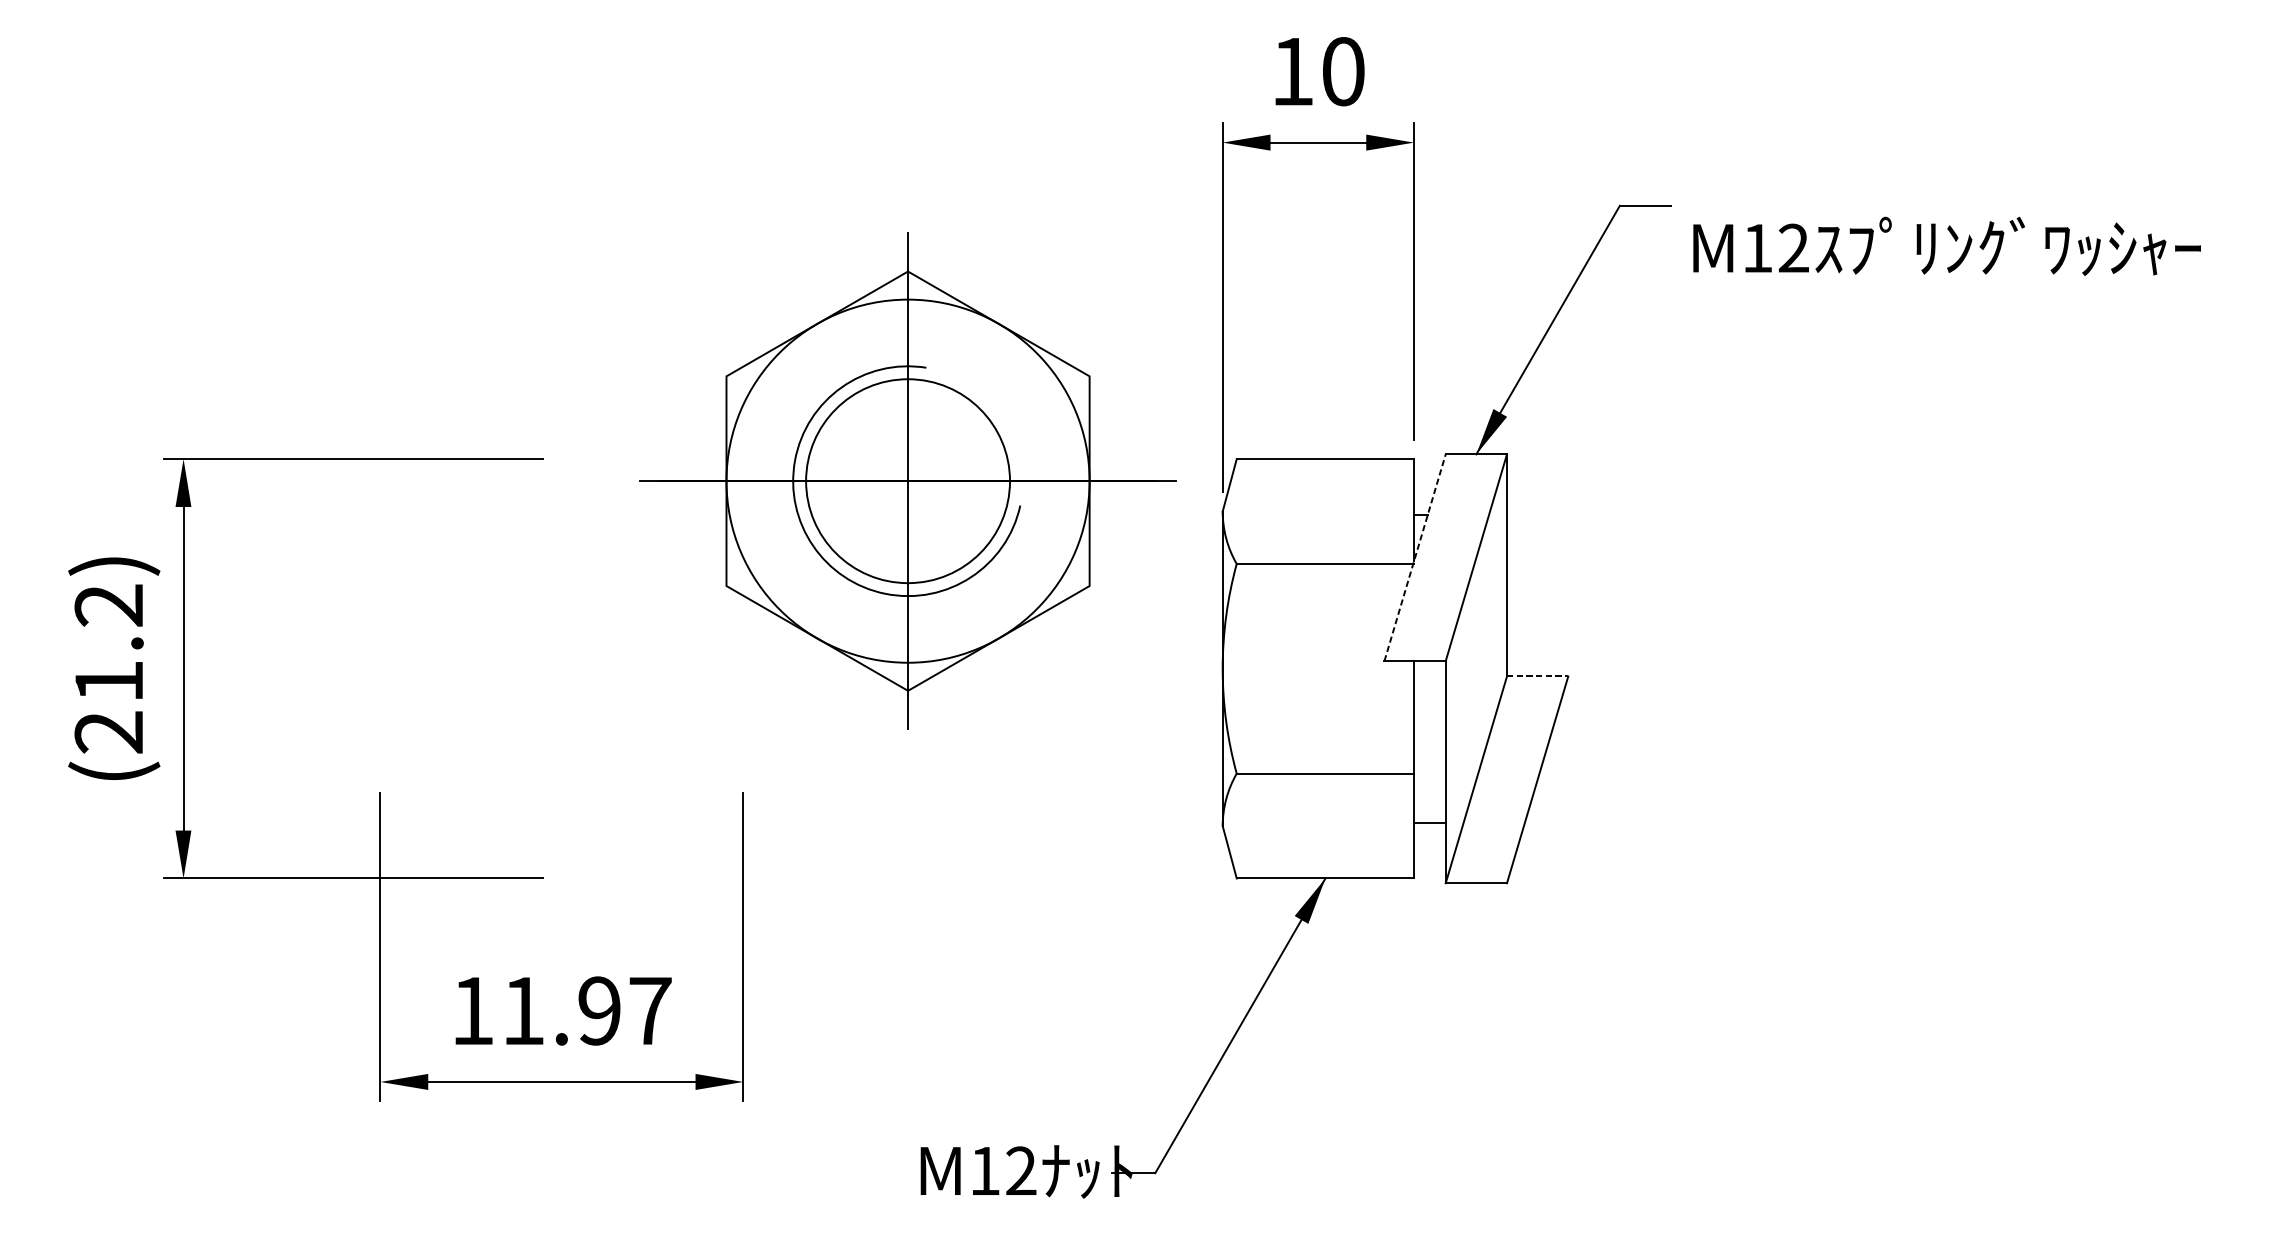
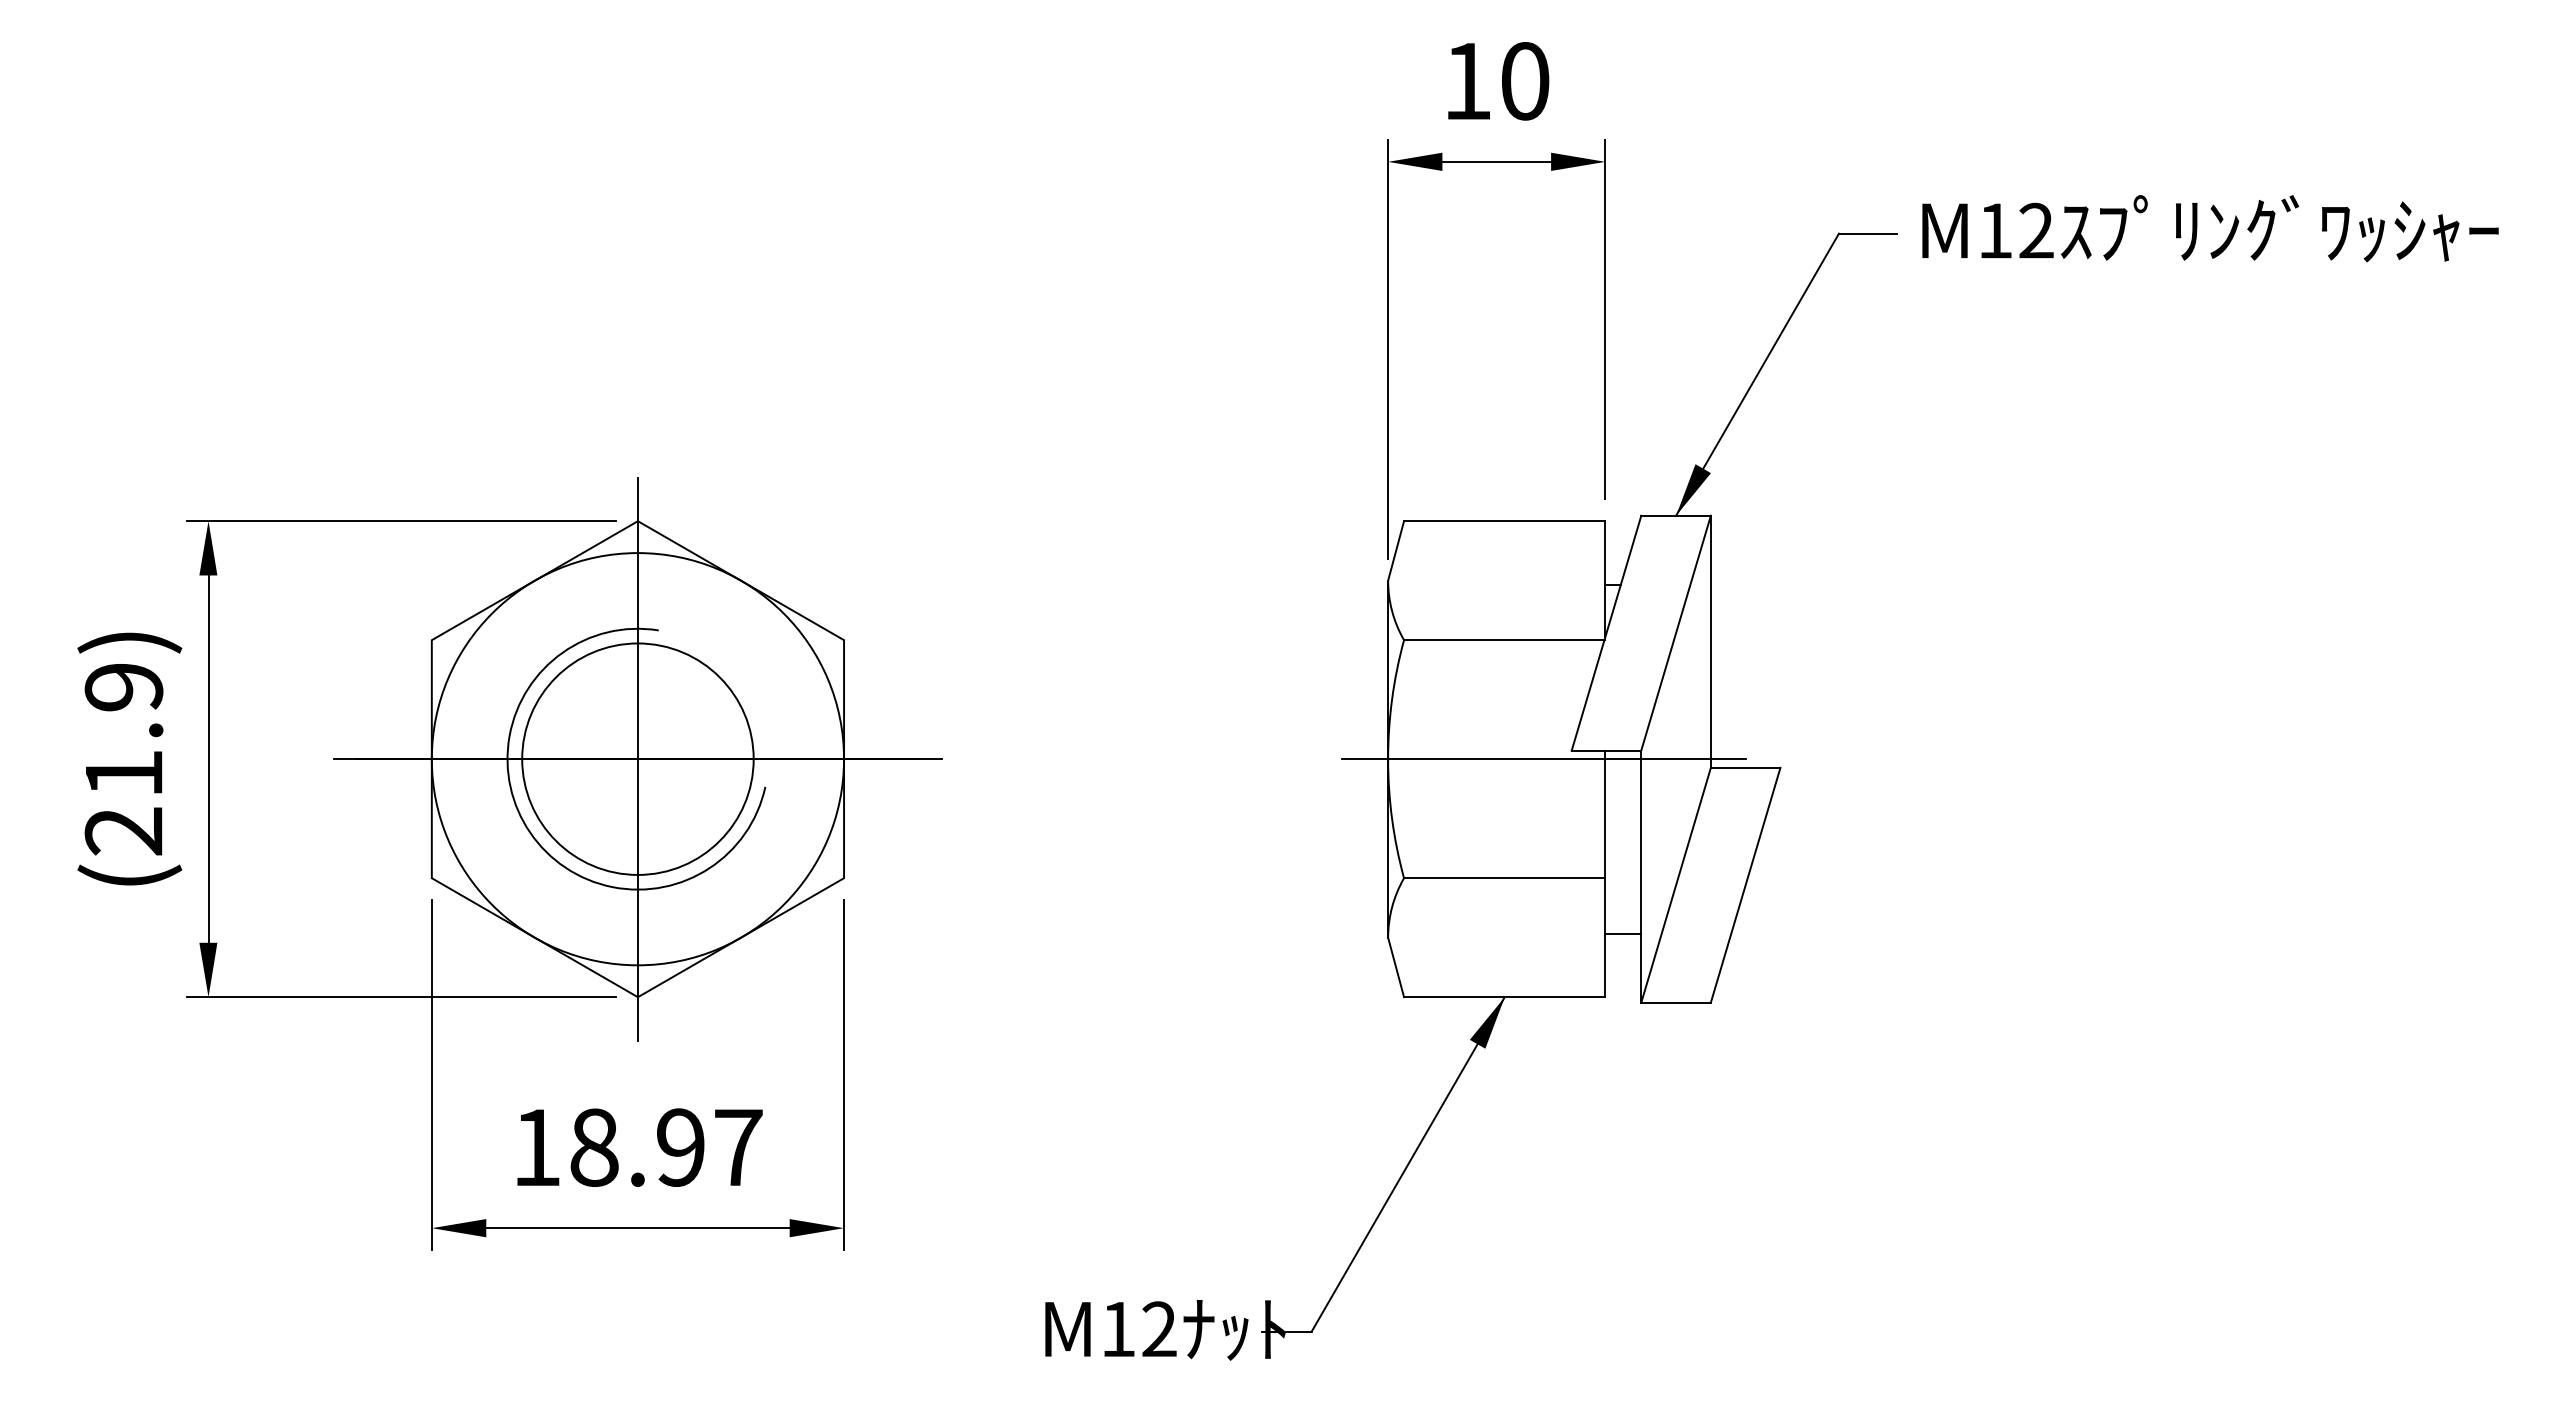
text: (1947, 246) -> (2210, 228), moved
part: (907, 481) -> (637, 759), moved
line: (1415, 557) -> (1606, 632), dashed -> solid
text: (109, 605) -> (124, 687), (21.2) -> (21.9)
line: (1359, 669) -> (1543, 759), added
line: (1537, 676) -> (1745, 767), dashed -> solid
text: (523, 1010) -> (594, 1147), 11.97 -> 18.97

